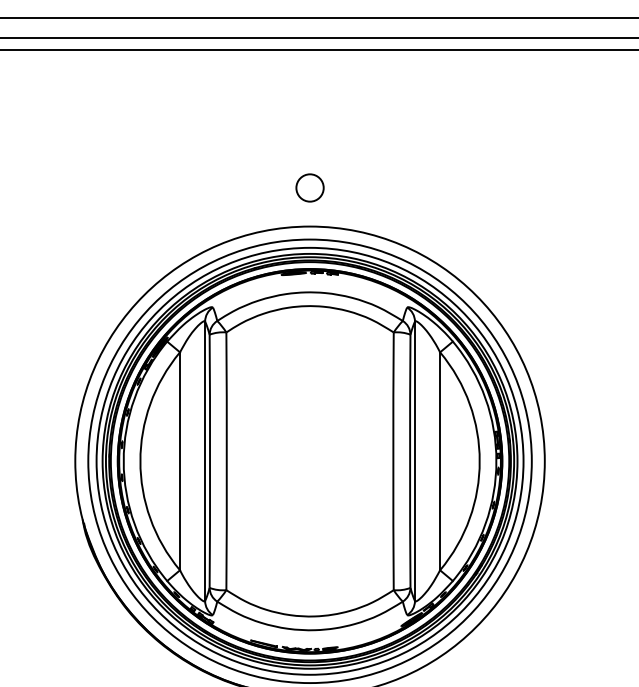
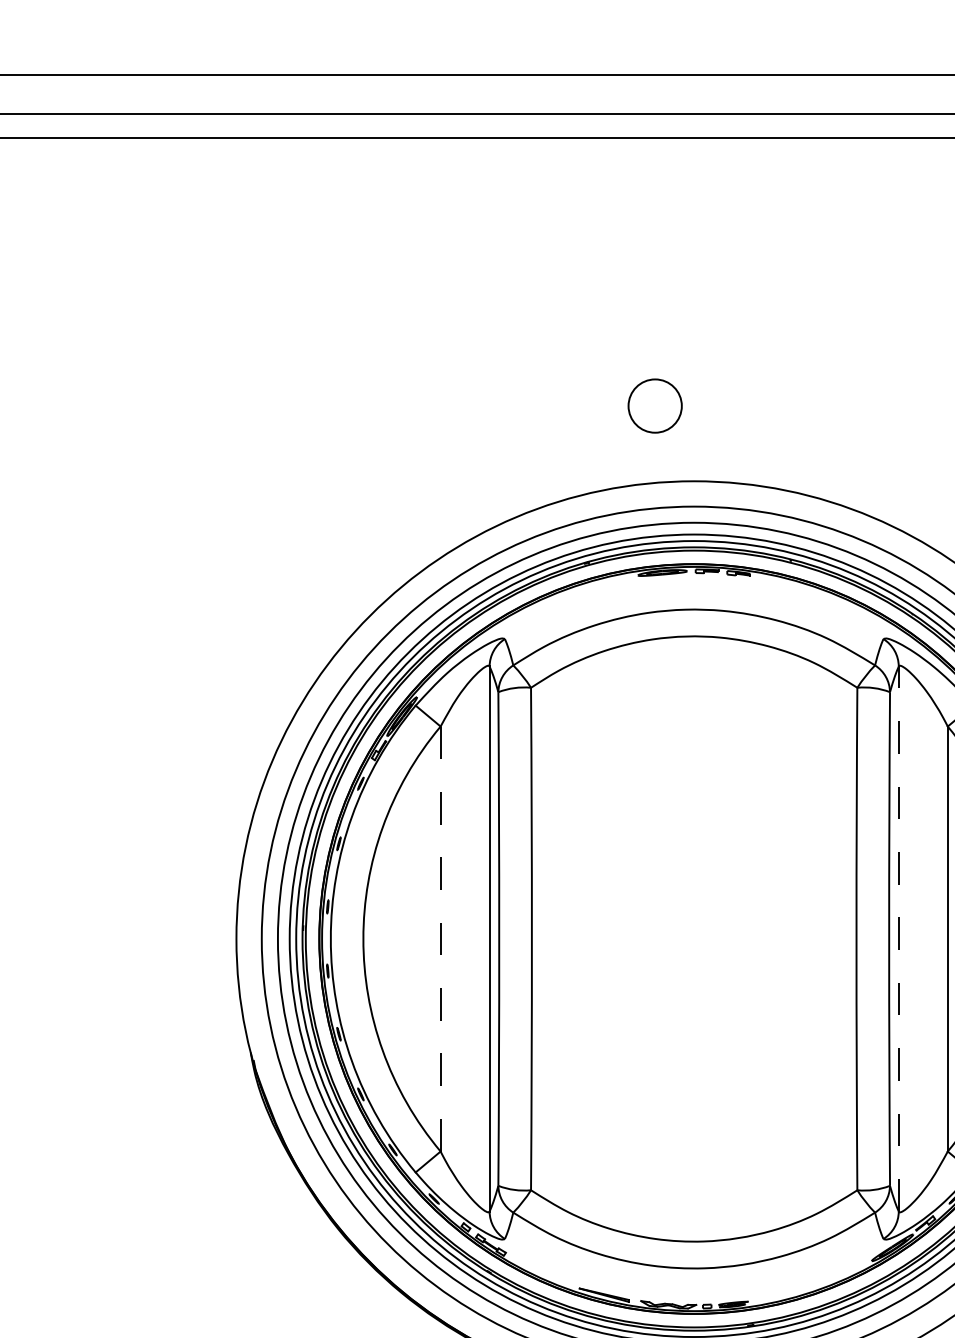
circle: (309, 187) -> (654, 405), moved
line: (180, 461) -> (441, 939), solid -> dashed
line: (415, 461) -> (899, 939), solid -> dashed

